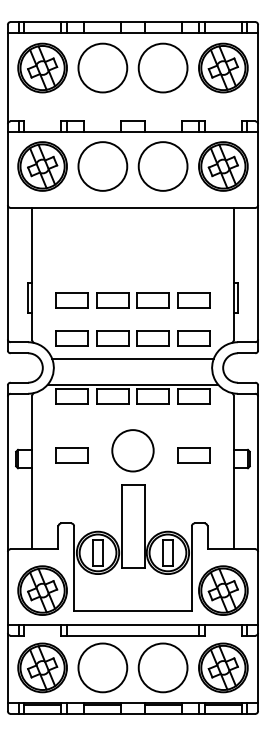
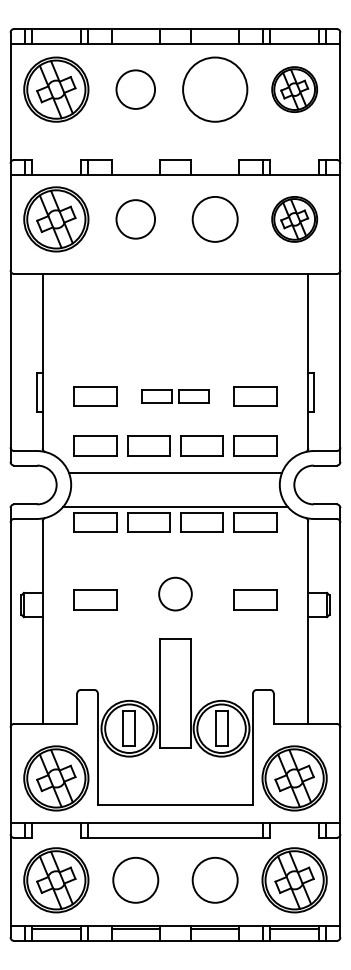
circle: (102, 67) -> (135, 88), size x0.6
part: (223, 67) -> (294, 88), size x0.7
circle: (102, 166) -> (135, 219), size x0.6
circle: (162, 166) -> (214, 219), size x0.7
part: (223, 166) -> (294, 219), size x0.7
part: (132, 300) -> (174, 396), size x0.7
circle: (132, 450) -> (174, 593), size x0.6
circle: (102, 667) -> (135, 879), size x0.7
circle: (162, 667) -> (214, 879), size x0.7

